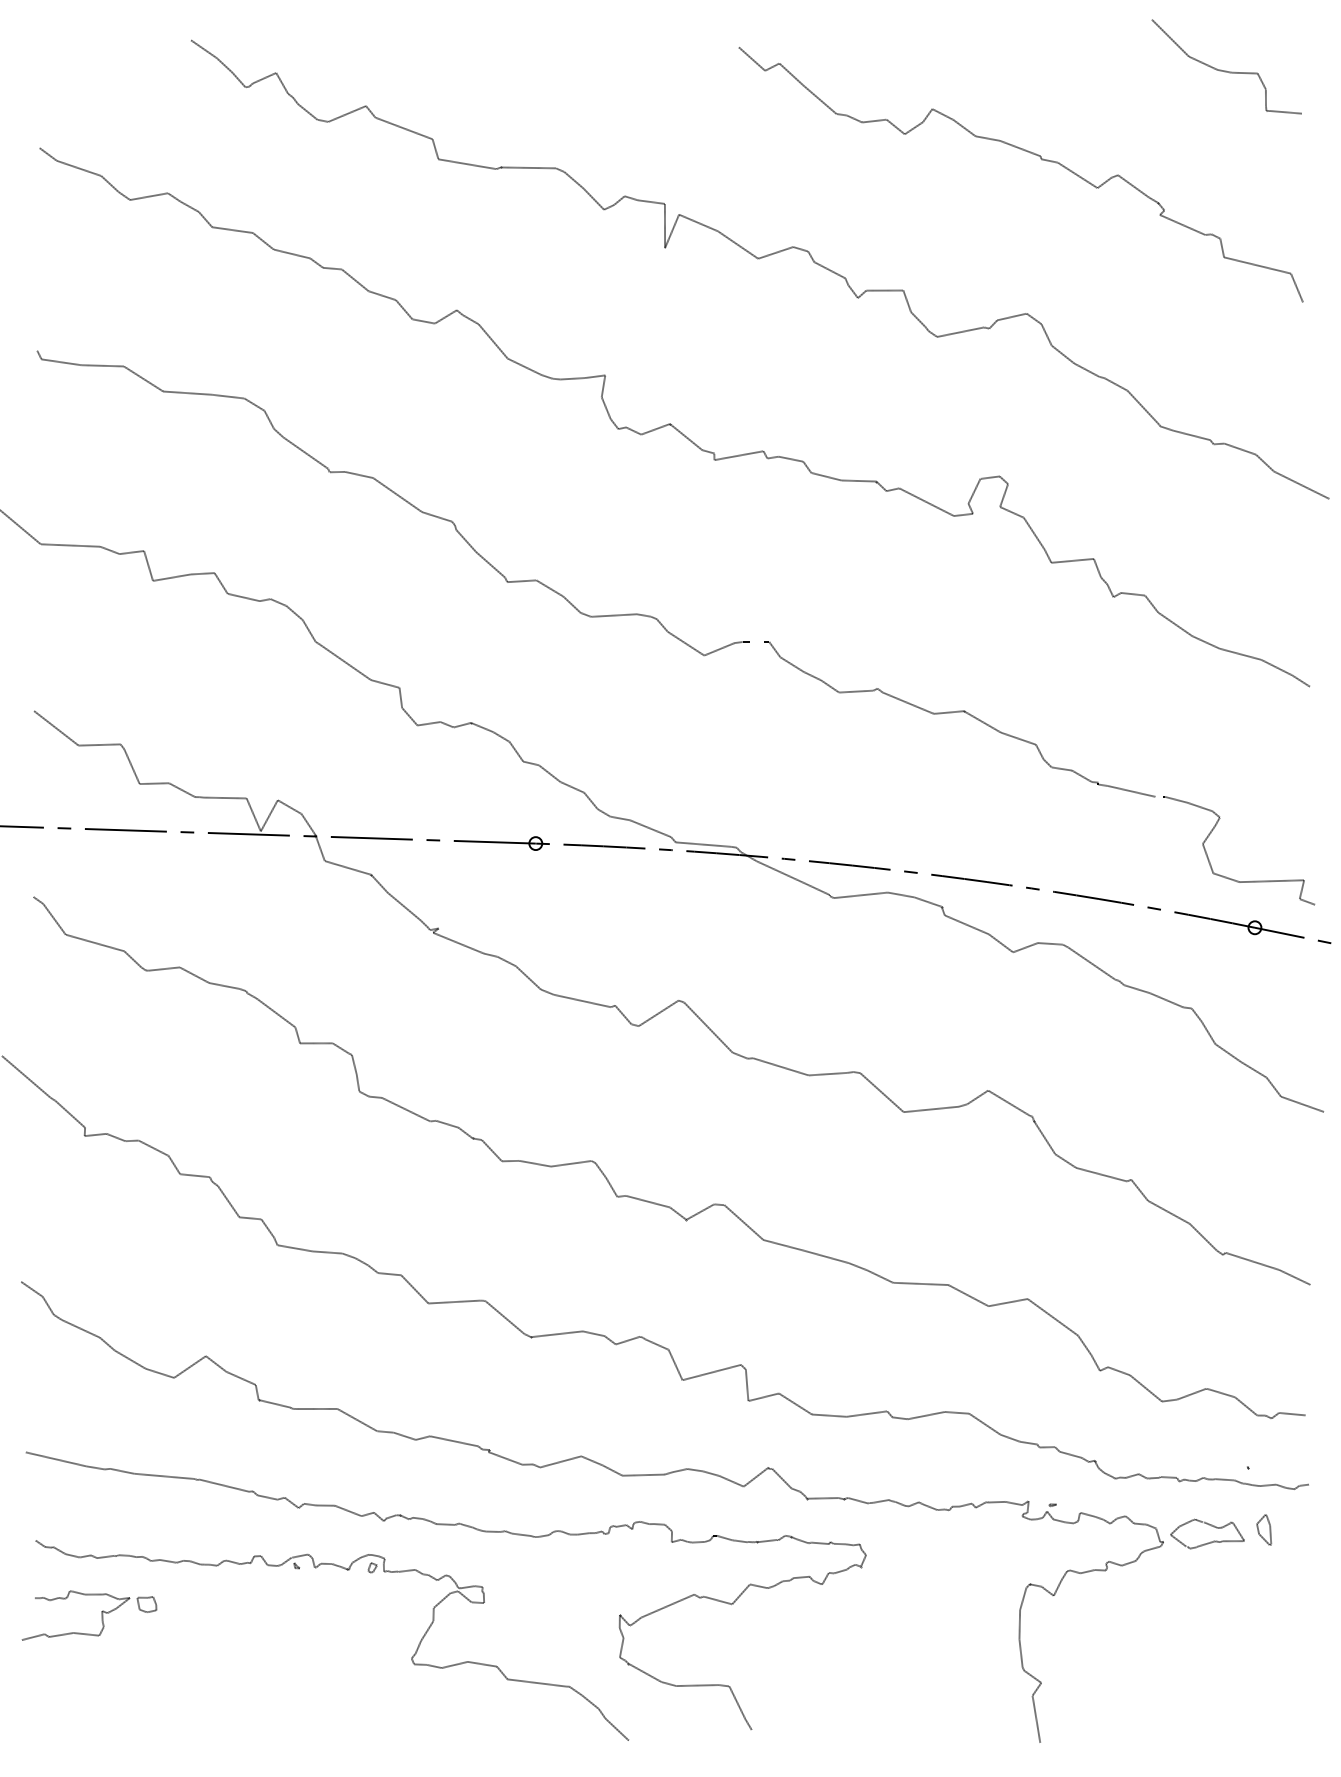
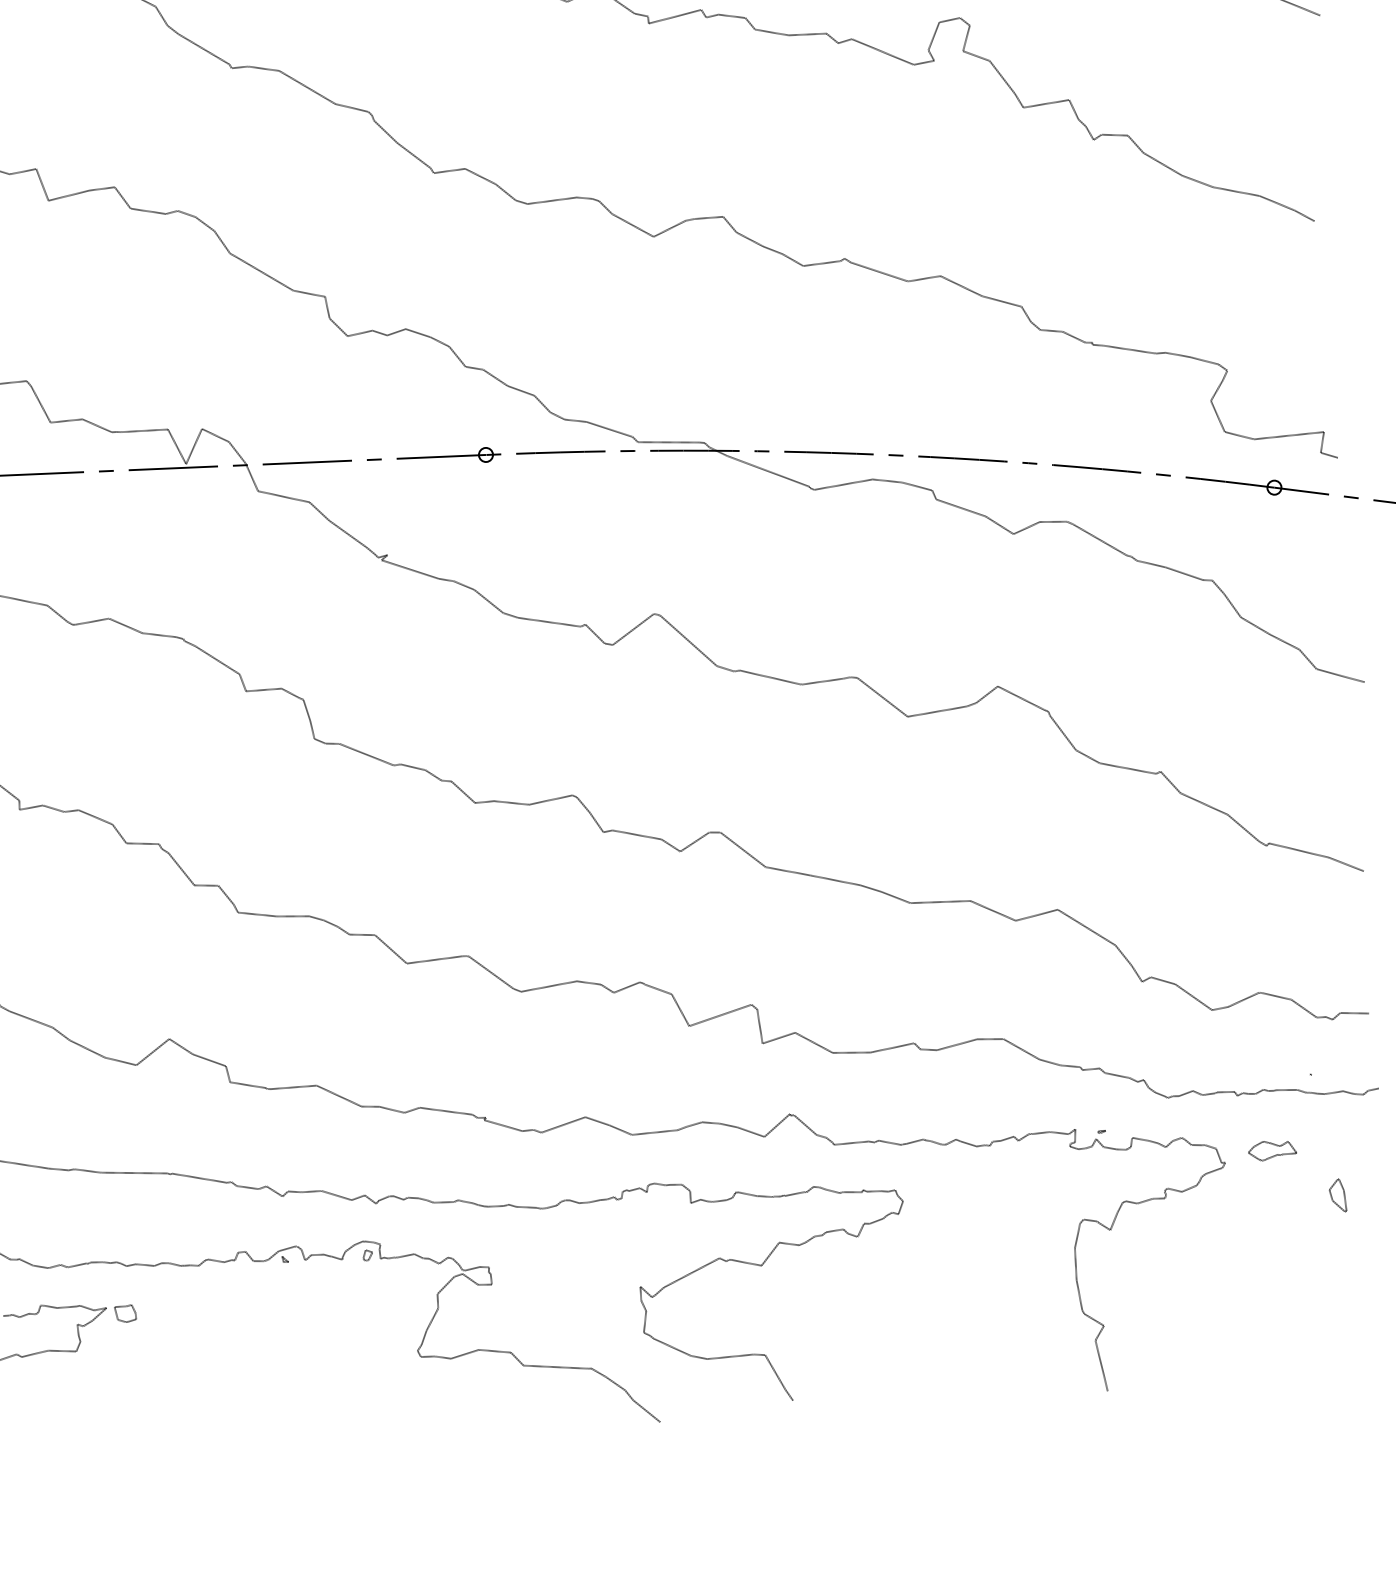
part: (1263, 1529) -> (1336, 1195), moved
part: (1207, 1533) -> (1272, 1149), size x0.6

